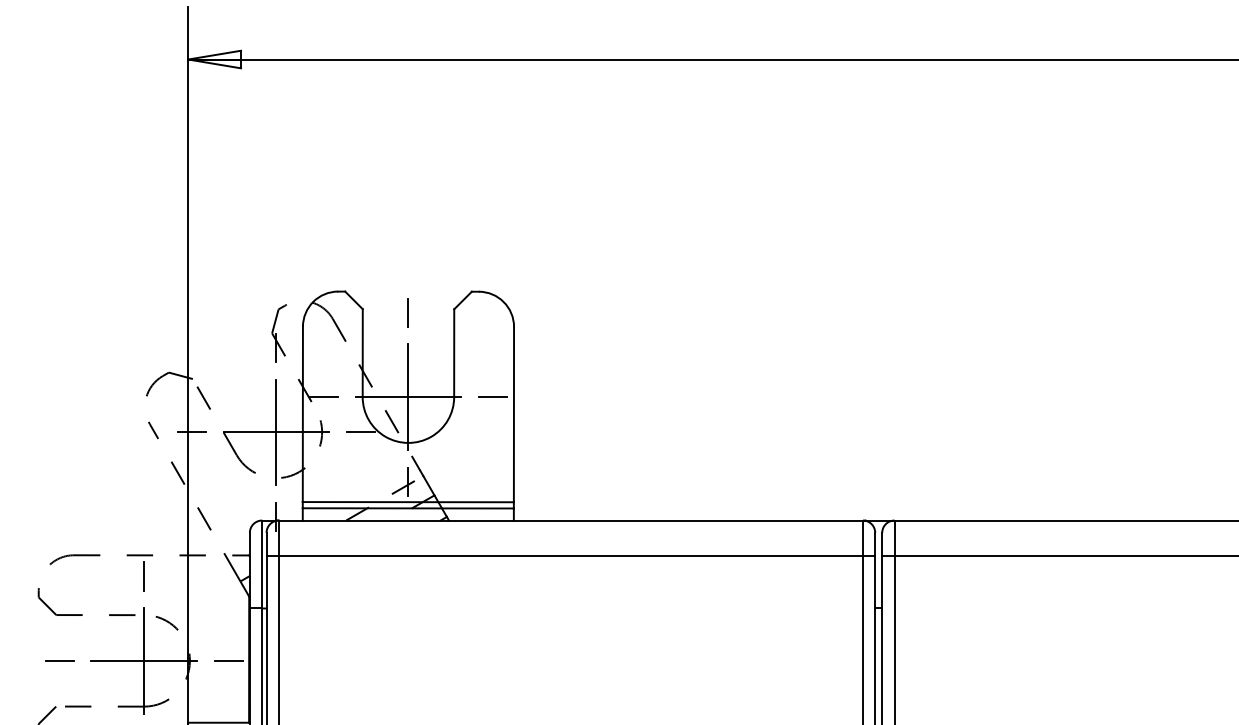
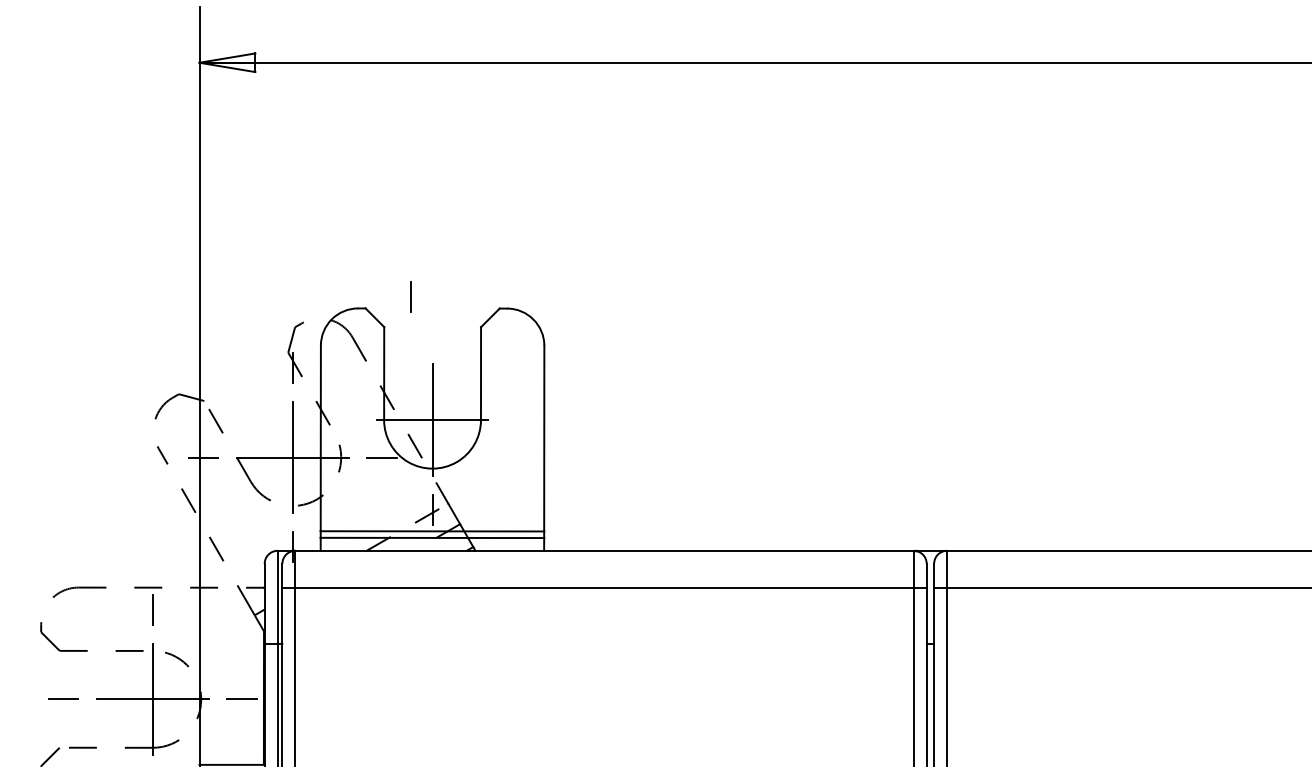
line: (408, 312) -> (410, 296), moved
line: (324, 397) -> (343, 420), removed
line: (492, 397) -> (521, 420), removed

